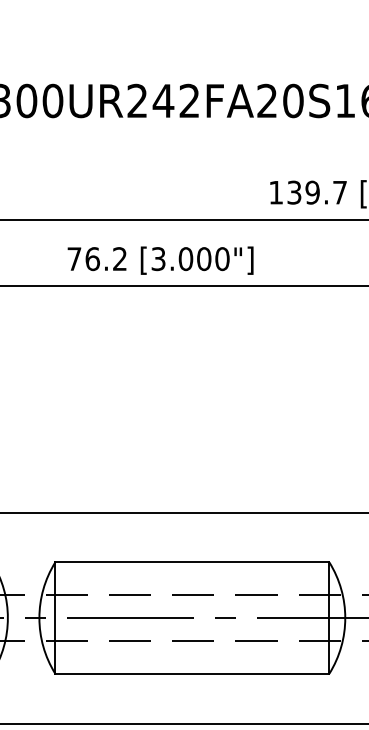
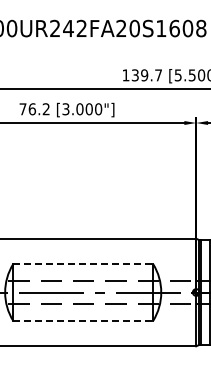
line: (192, 563) -> (83, 264), solid -> dashed
line: (192, 672) -> (83, 320), solid -> dashed

